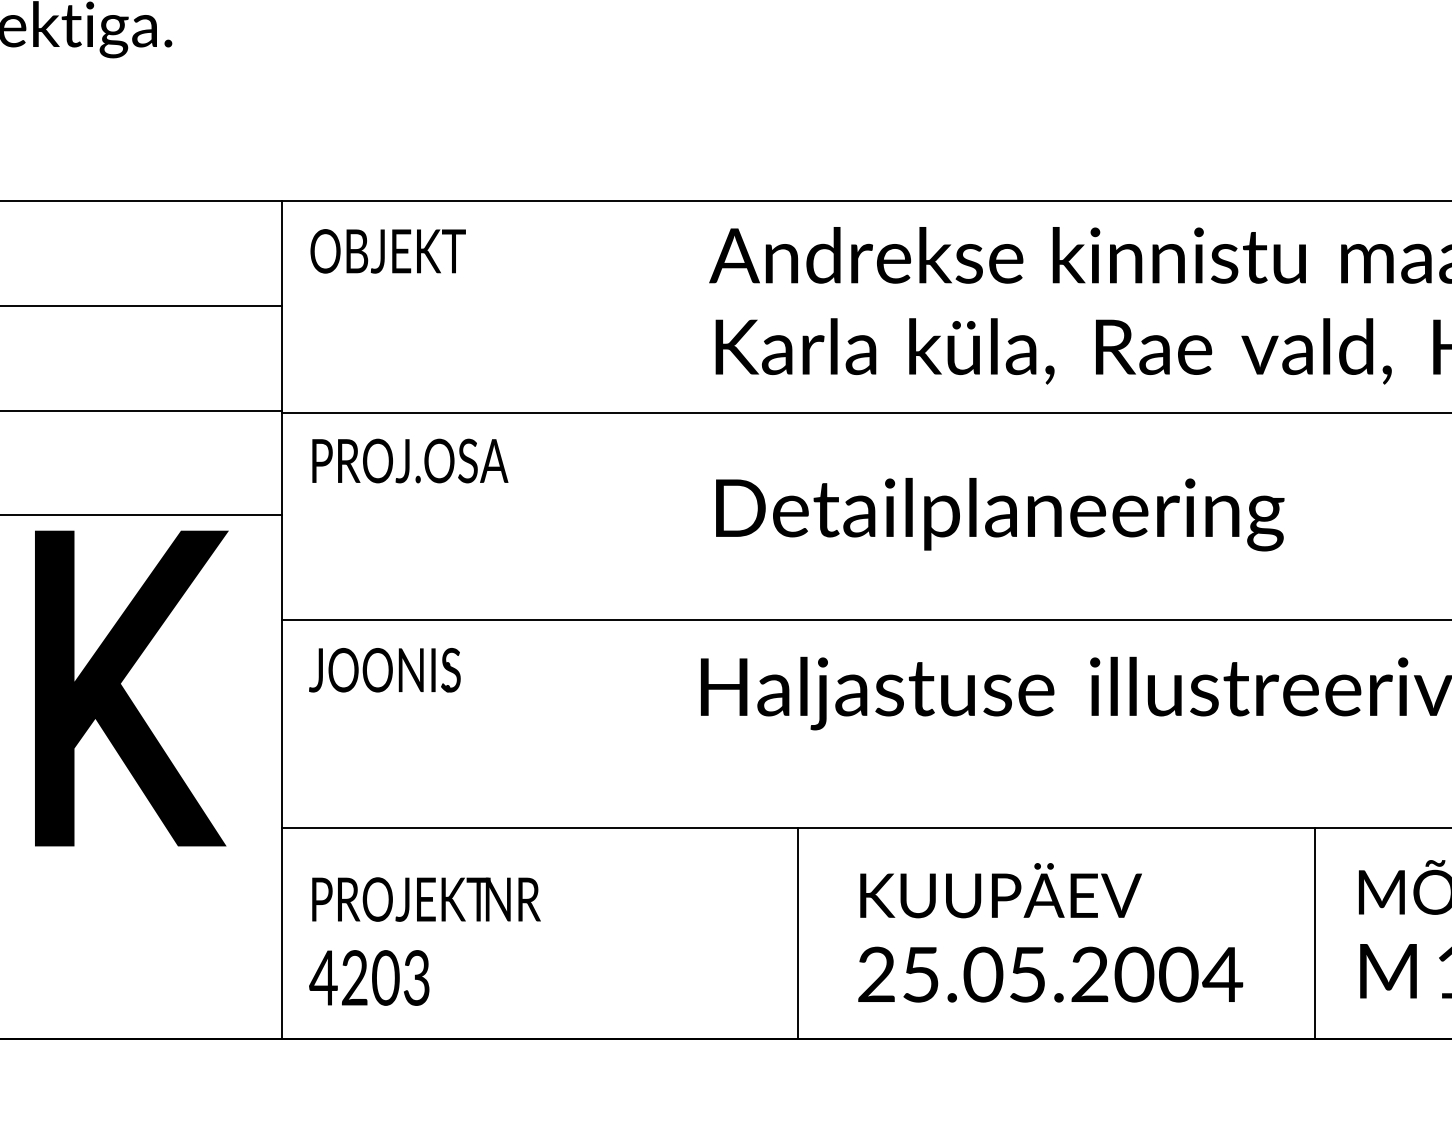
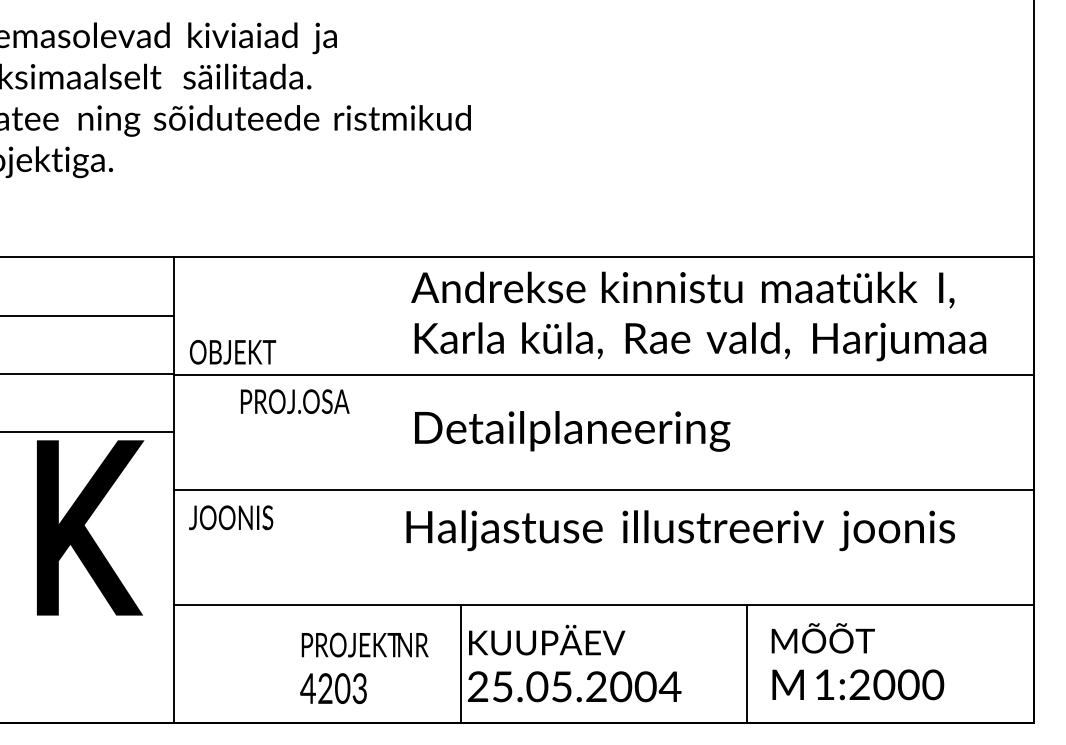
text: (387, 251) -> (232, 352), moved
text: (410, 460) -> (295, 401), moved
text: (1050, 932) -> (574, 663), moved
text: (425, 941) -> (364, 668), moved

